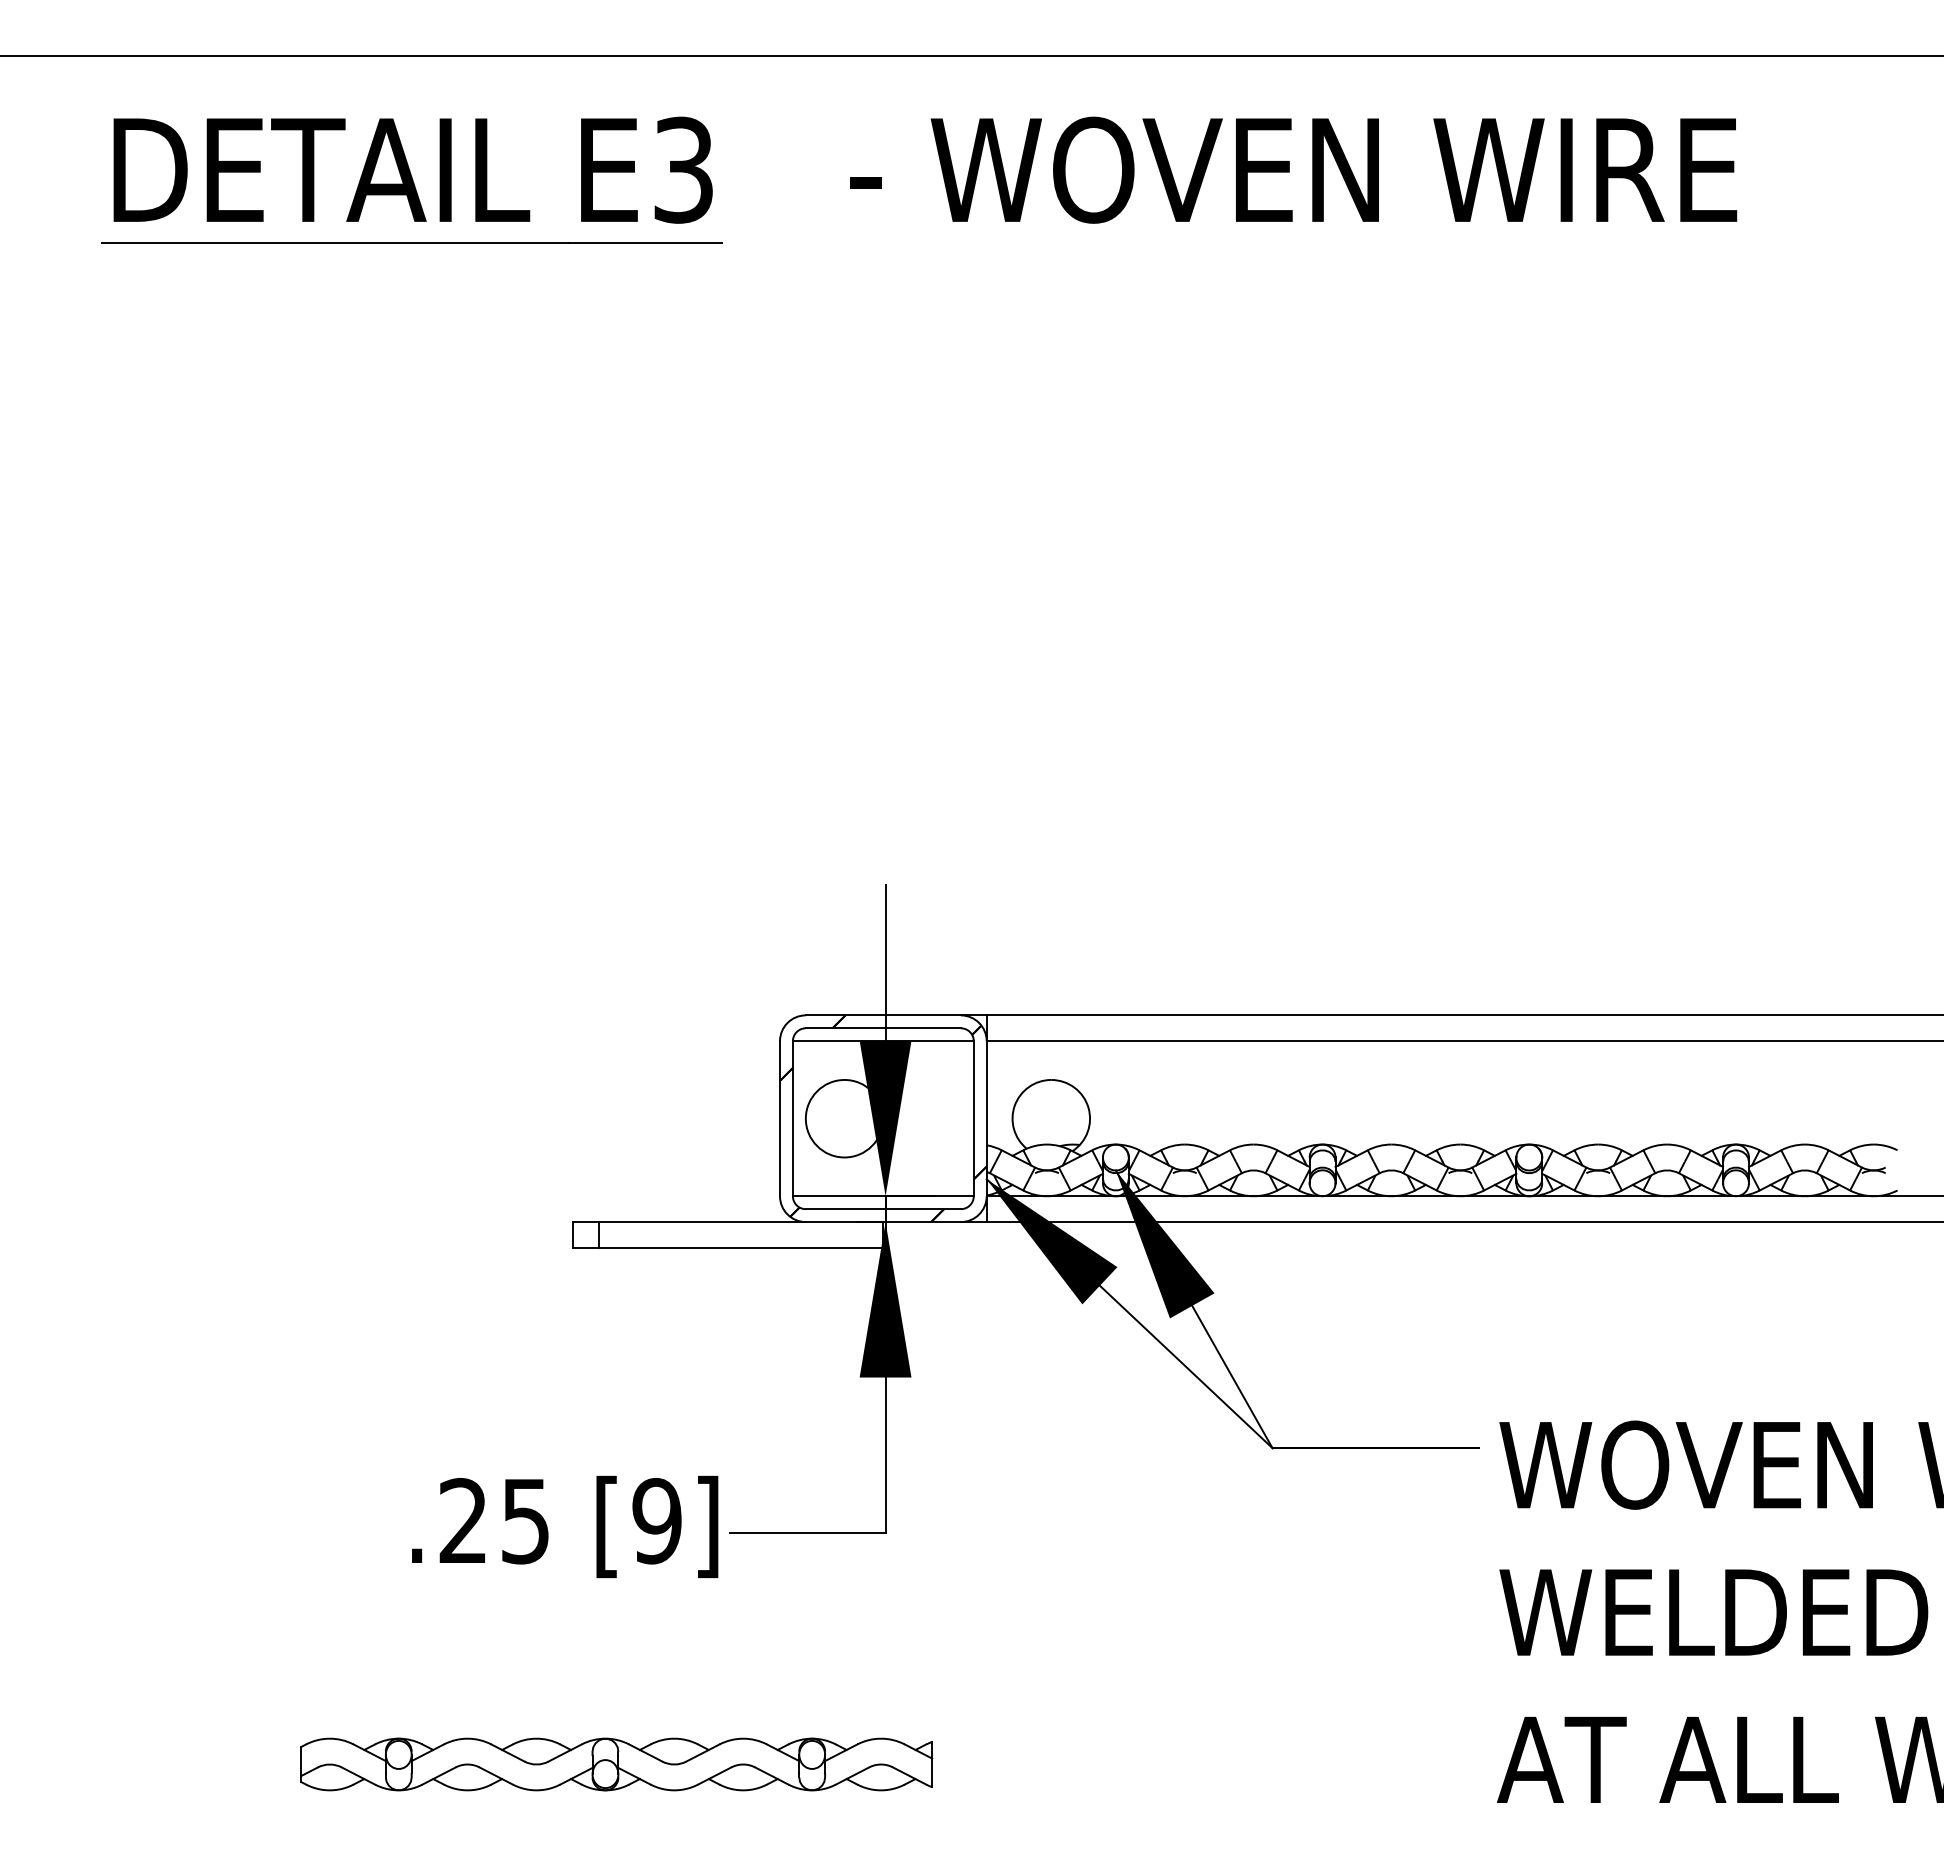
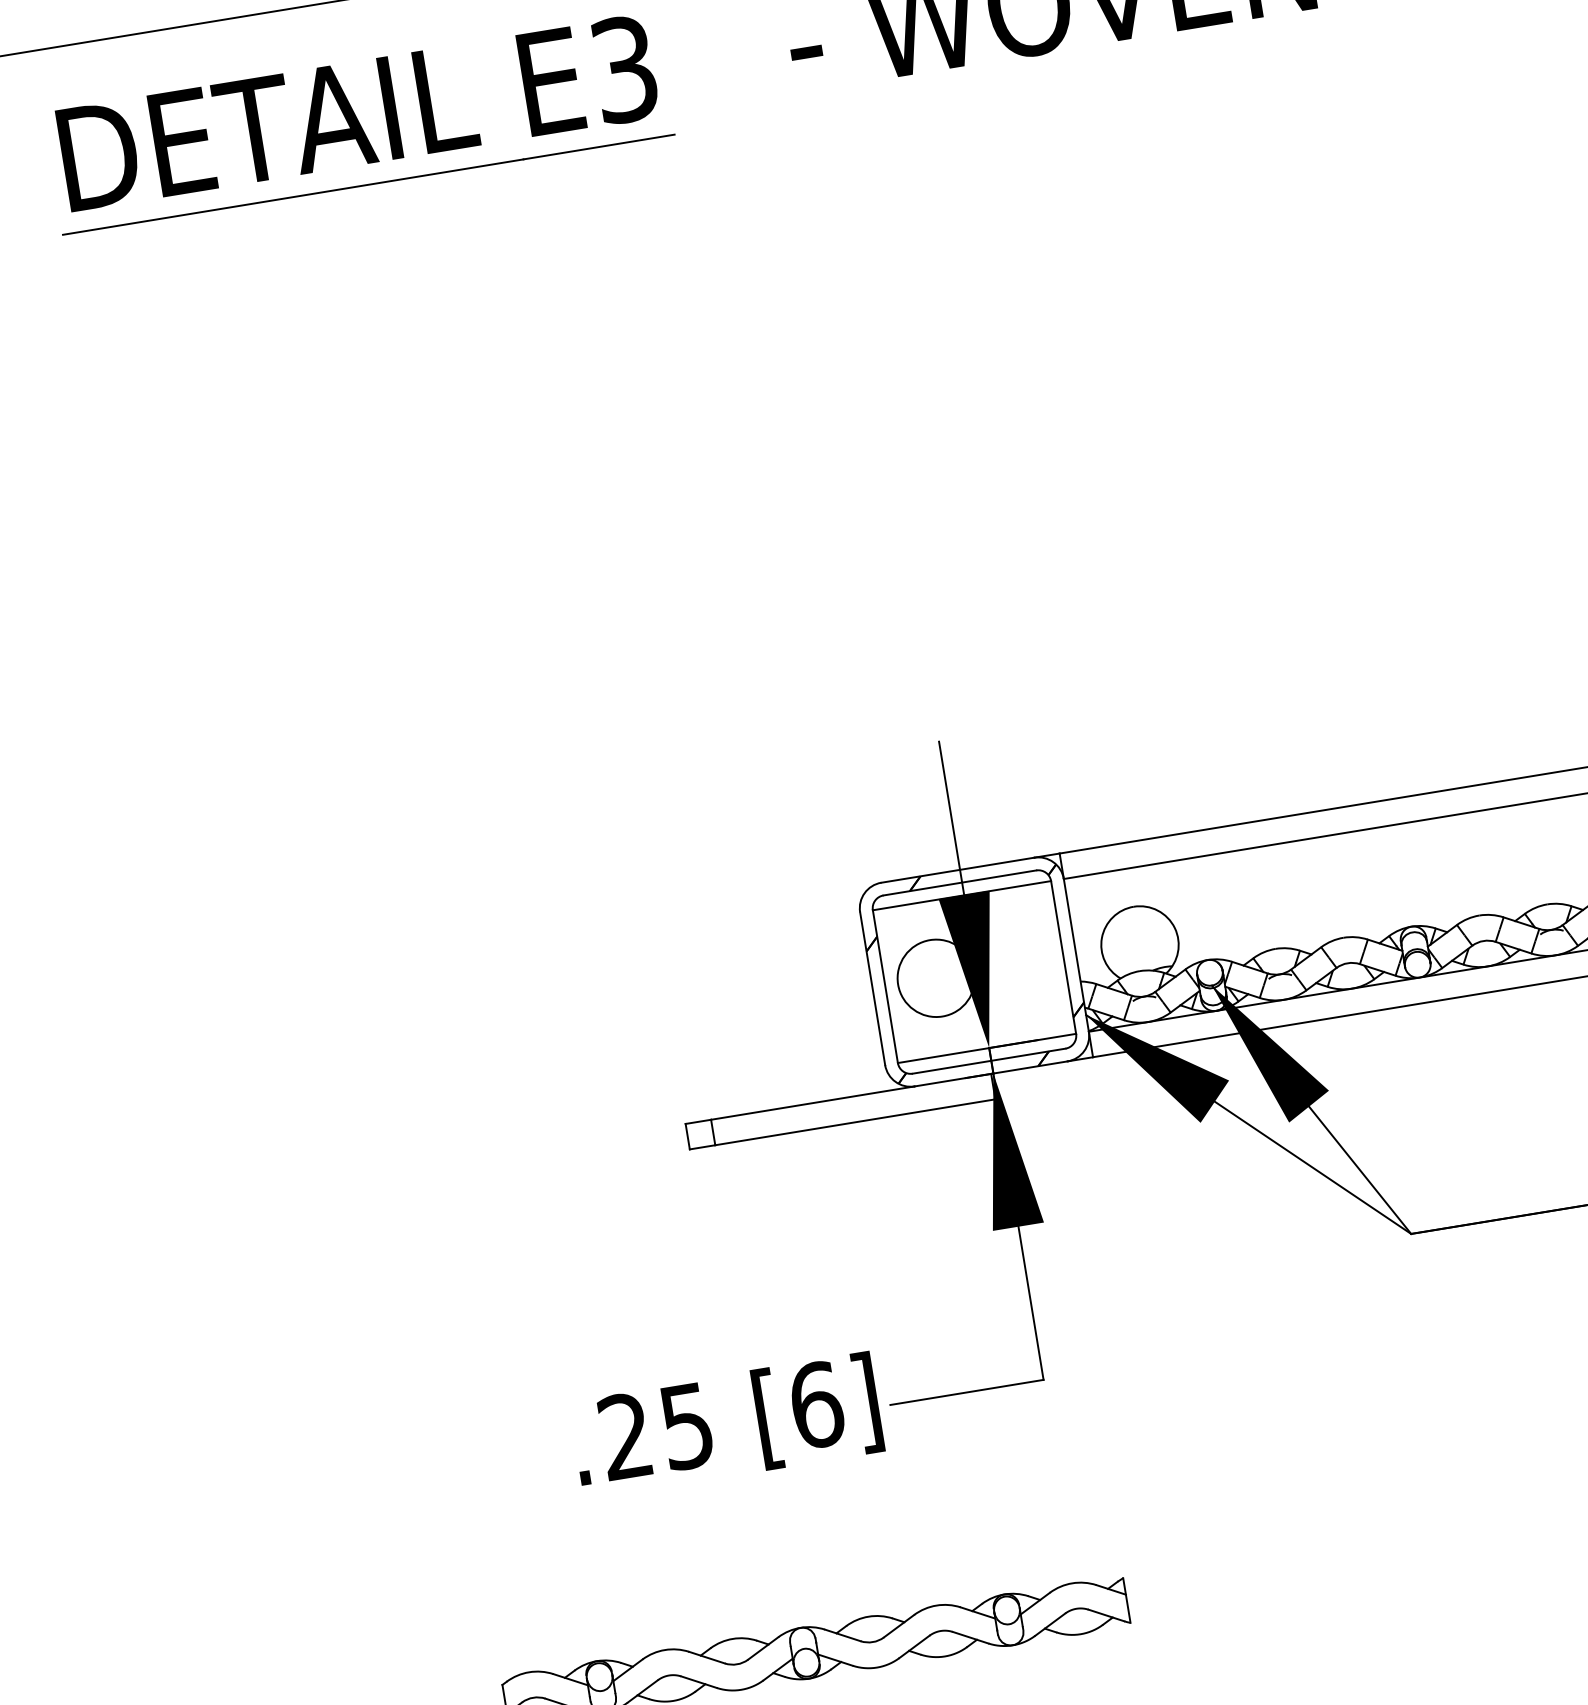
text: (657, 1521) -> (816, 1405), [9] -> [6]

